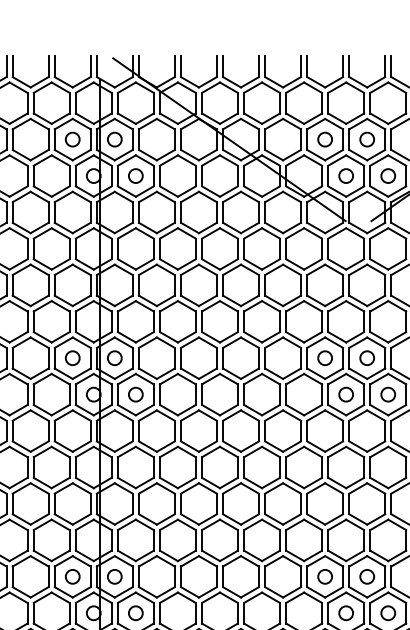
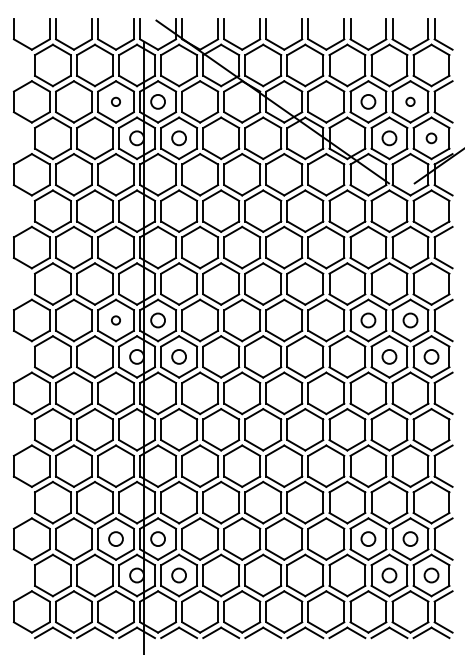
circle: (72, 139) -> (115, 101), size x0.6
circle: (367, 139) -> (410, 101), size x0.6
circle: (388, 176) -> (431, 138), size x0.7
circle: (72, 358) -> (115, 320), size x0.6

